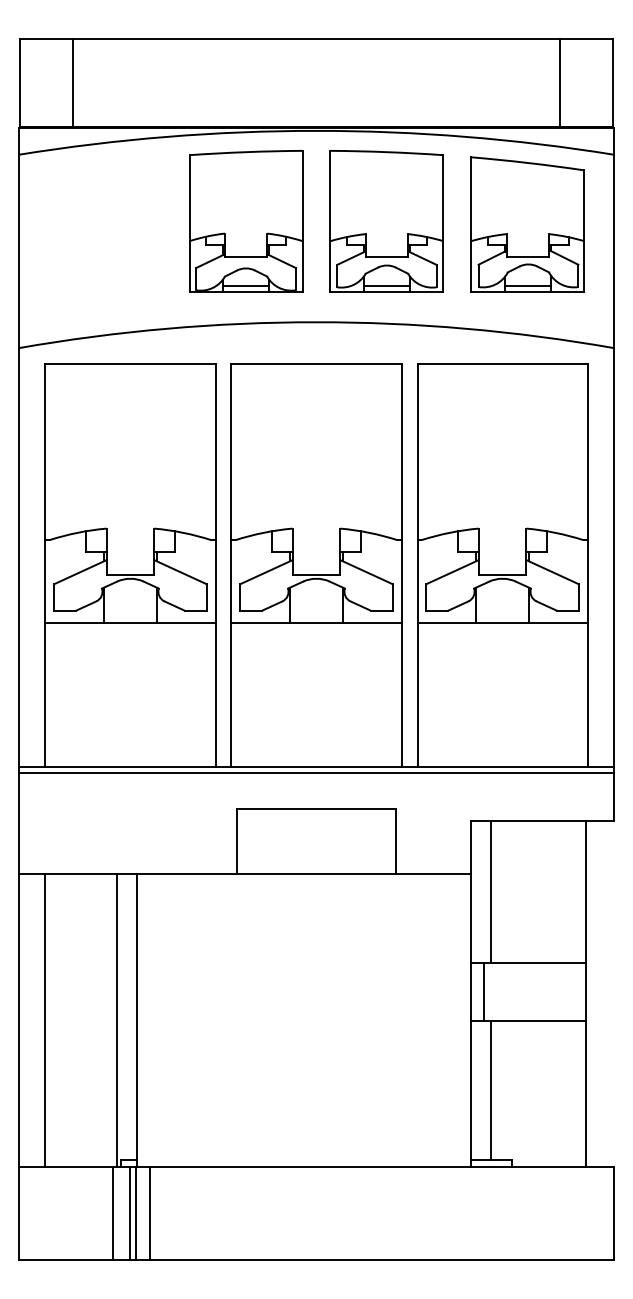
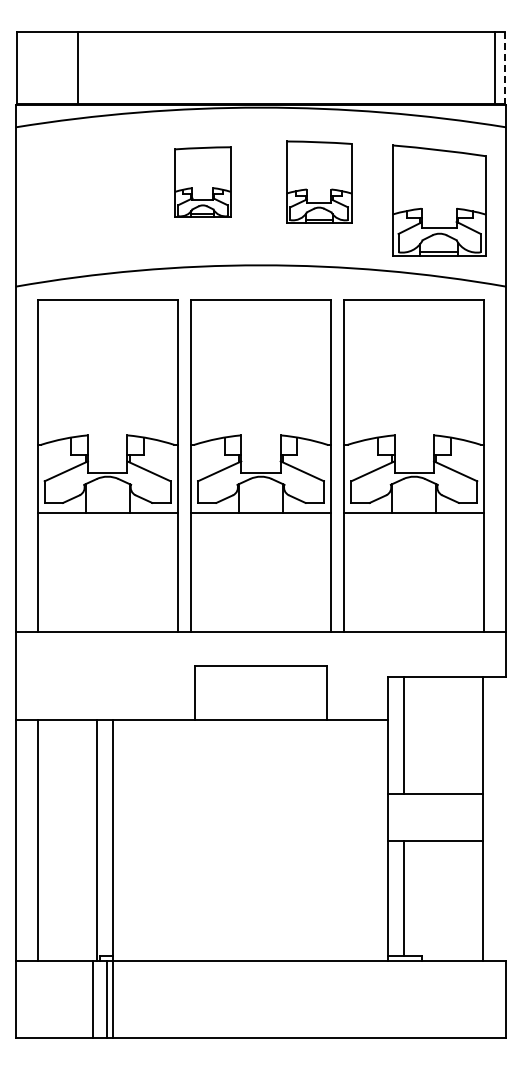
line: (73, 83) -> (77, 68), moved
line: (559, 83) -> (495, 68), moved
line: (613, 83) -> (505, 68), solid -> dashed
part: (245, 220) -> (202, 181), size x0.6
part: (387, 220) -> (319, 181), size x0.7
part: (528, 224) -> (439, 200), moved
line: (315, 772) -> (260, 636), removed
line: (483, 991) -> (398, 816), removed
line: (149, 1213) -> (123, 999), removed

